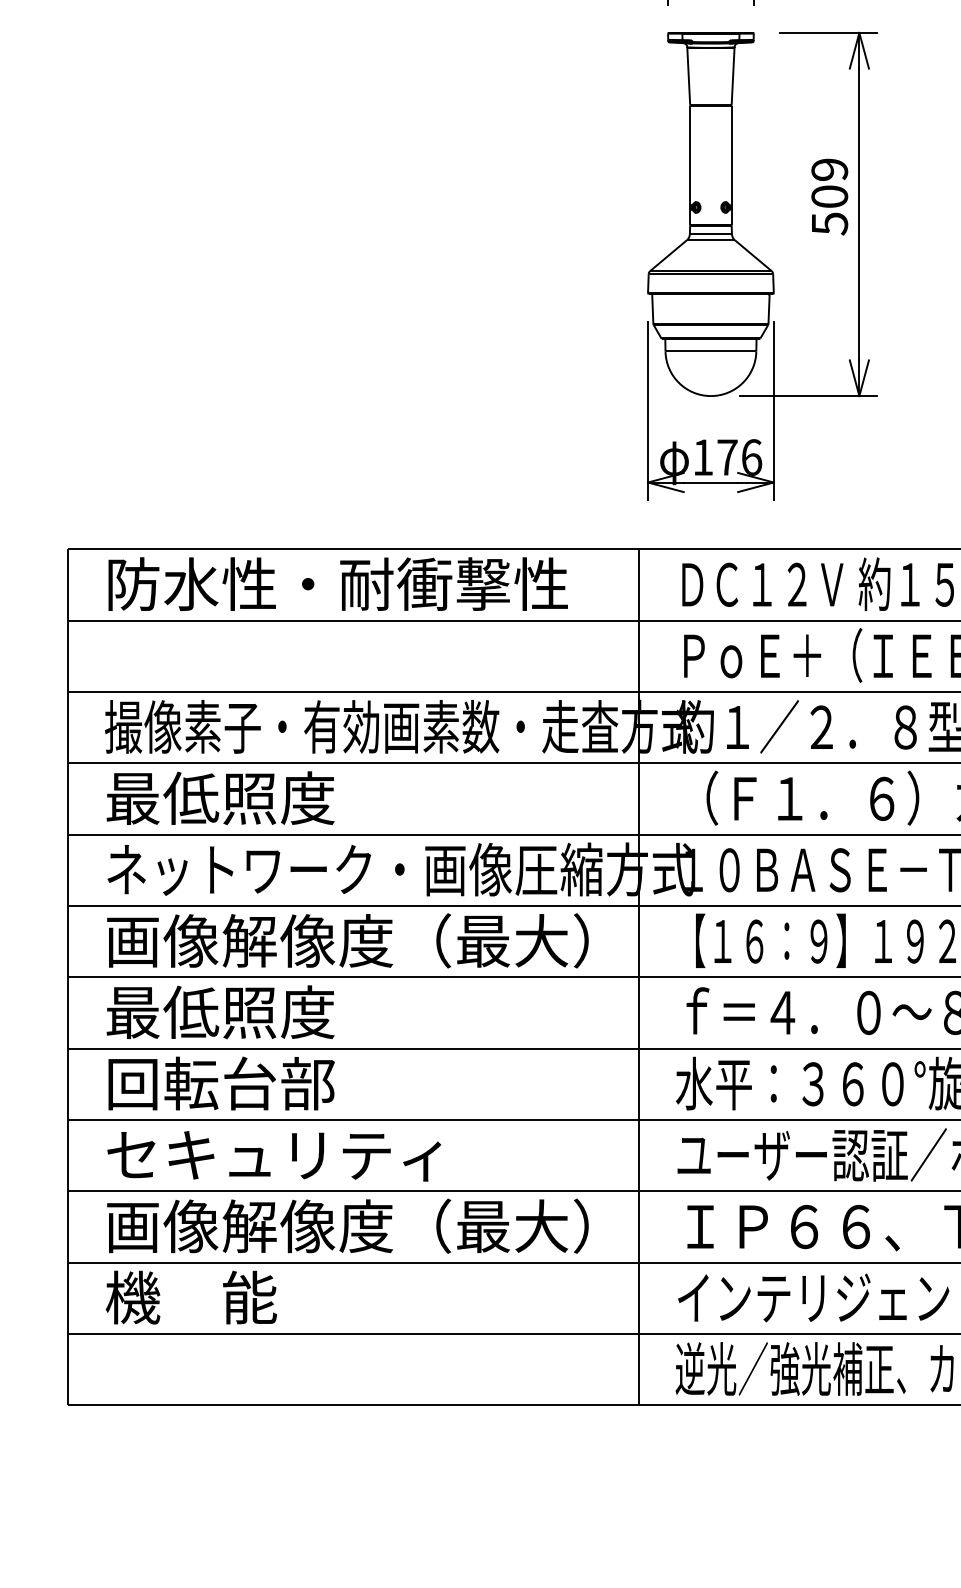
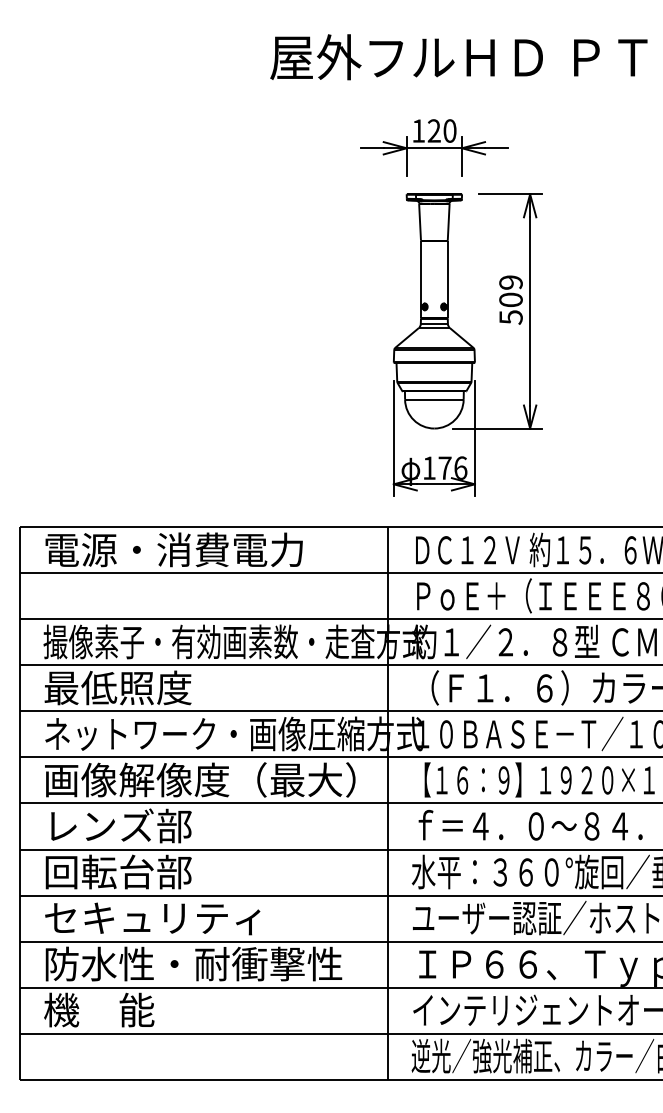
text: (337, 583) -> (193, 549), 防水性・耐衝撃性 -> 電源・消費電力
text: (219, 1011) -> (117, 825), 最低照度 -> レンズ部
text: (348, 1225) -> (200, 963), 画像解像度（最大） -> 防水性・耐衝撃性

